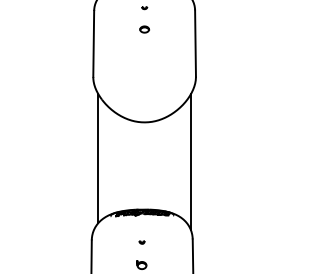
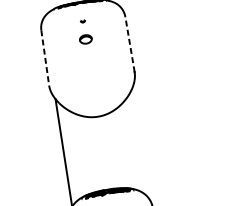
part: (144, 29) -> (85, 39), size x1.6
line: (93, 43) -> (45, 57), solid -> dashed
line: (195, 43) -> (129, 44), solid -> dashed
line: (190, 162) -> (141, 144), removed

